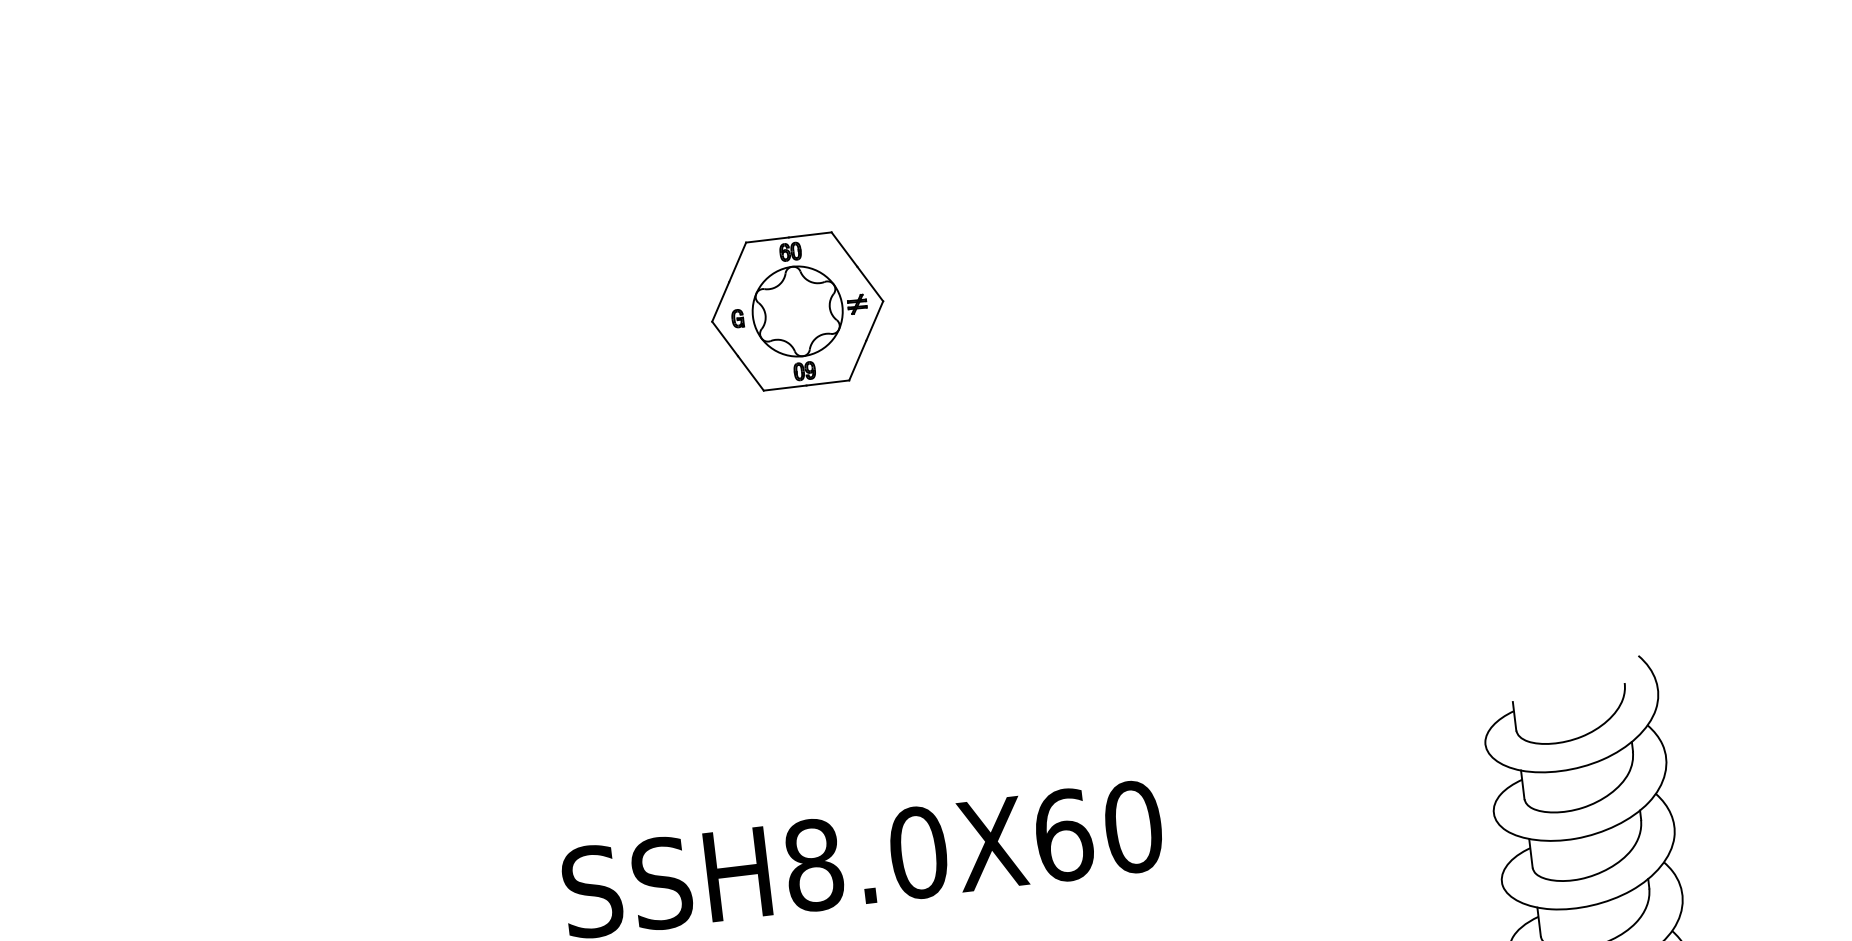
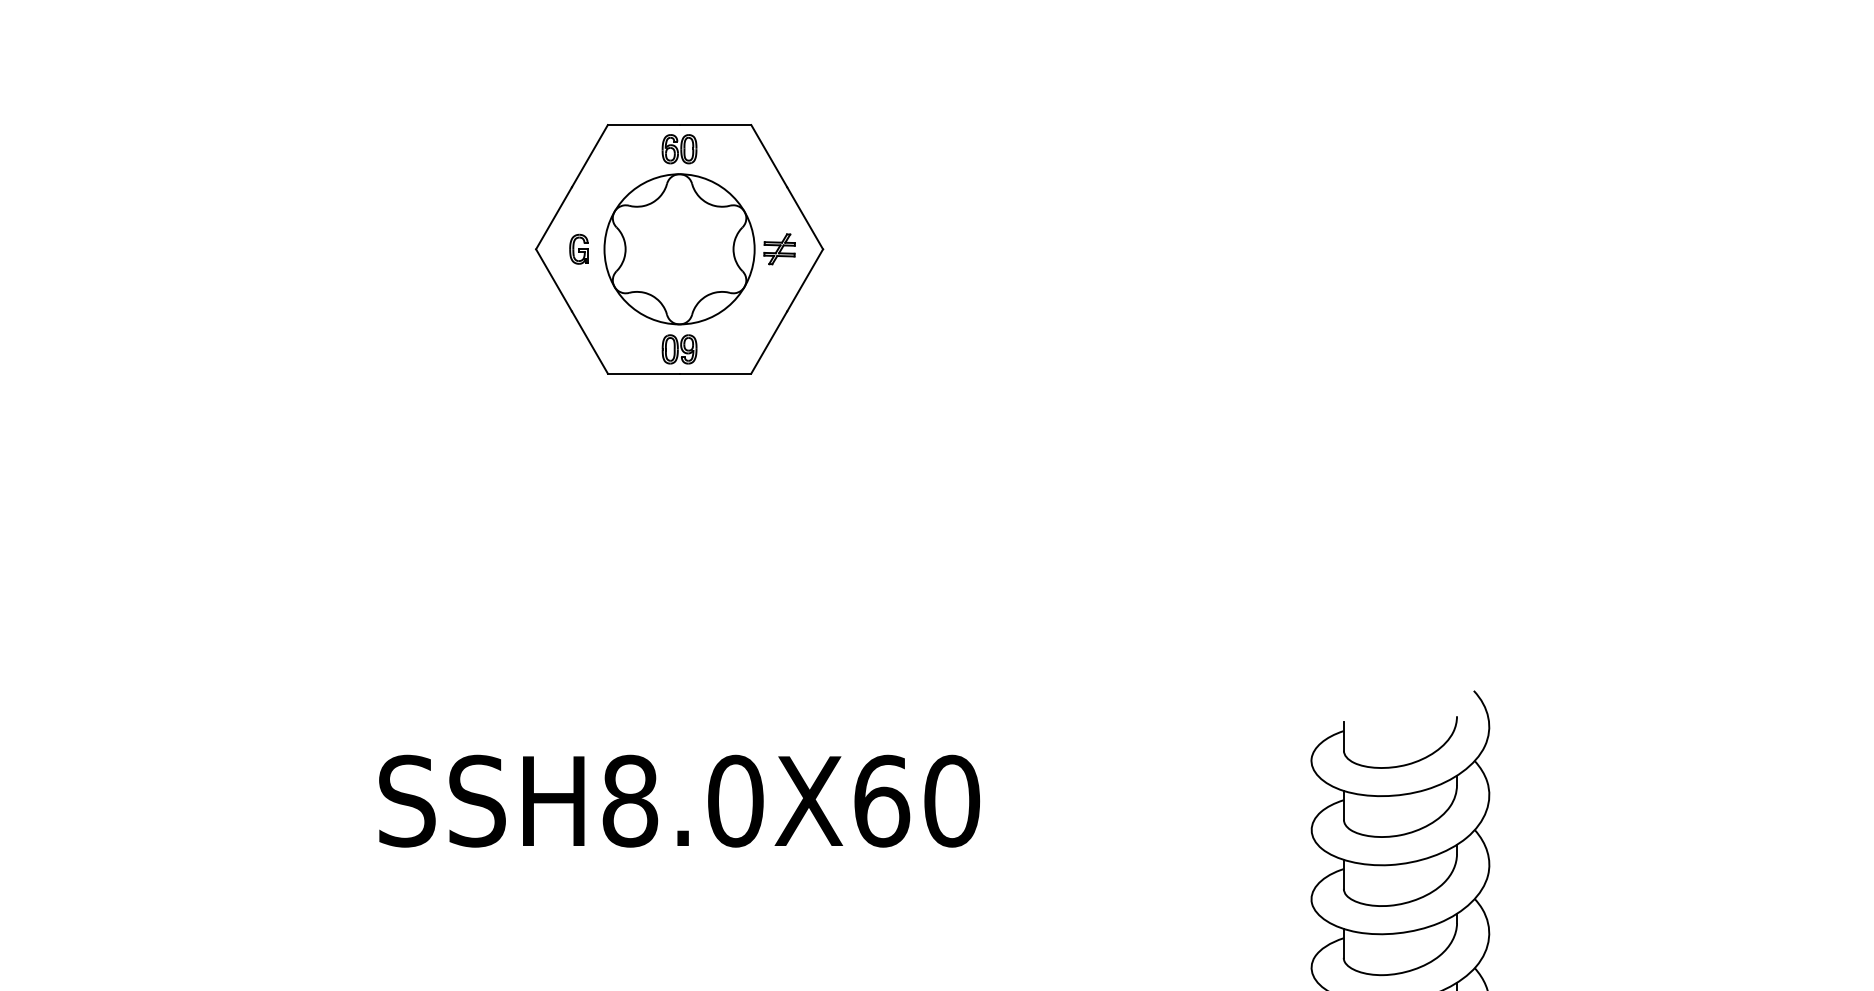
part: (797, 311) -> (679, 249), size x1.67

